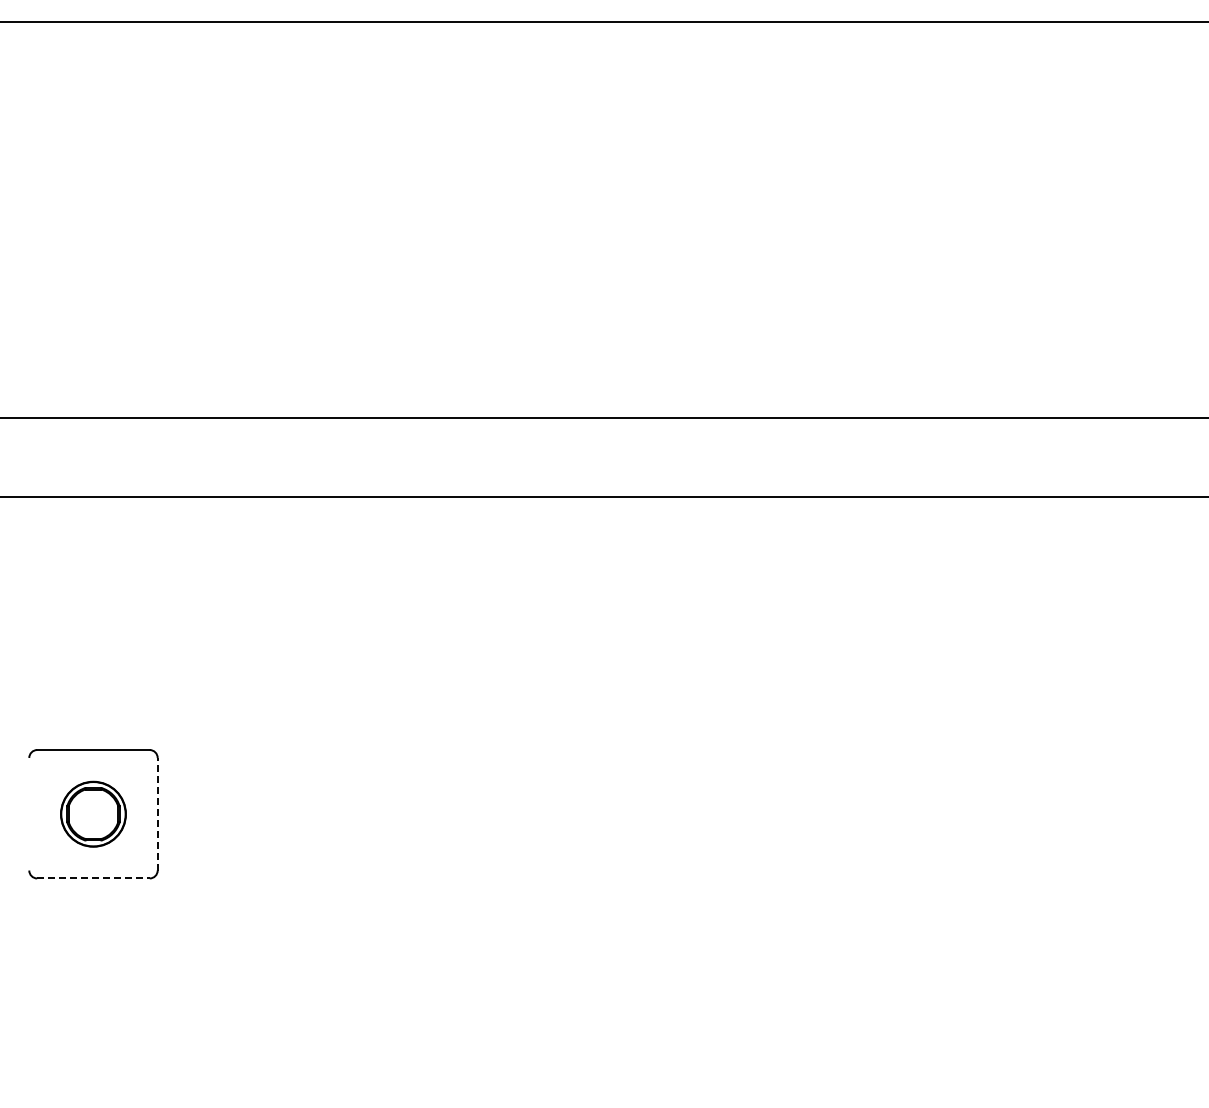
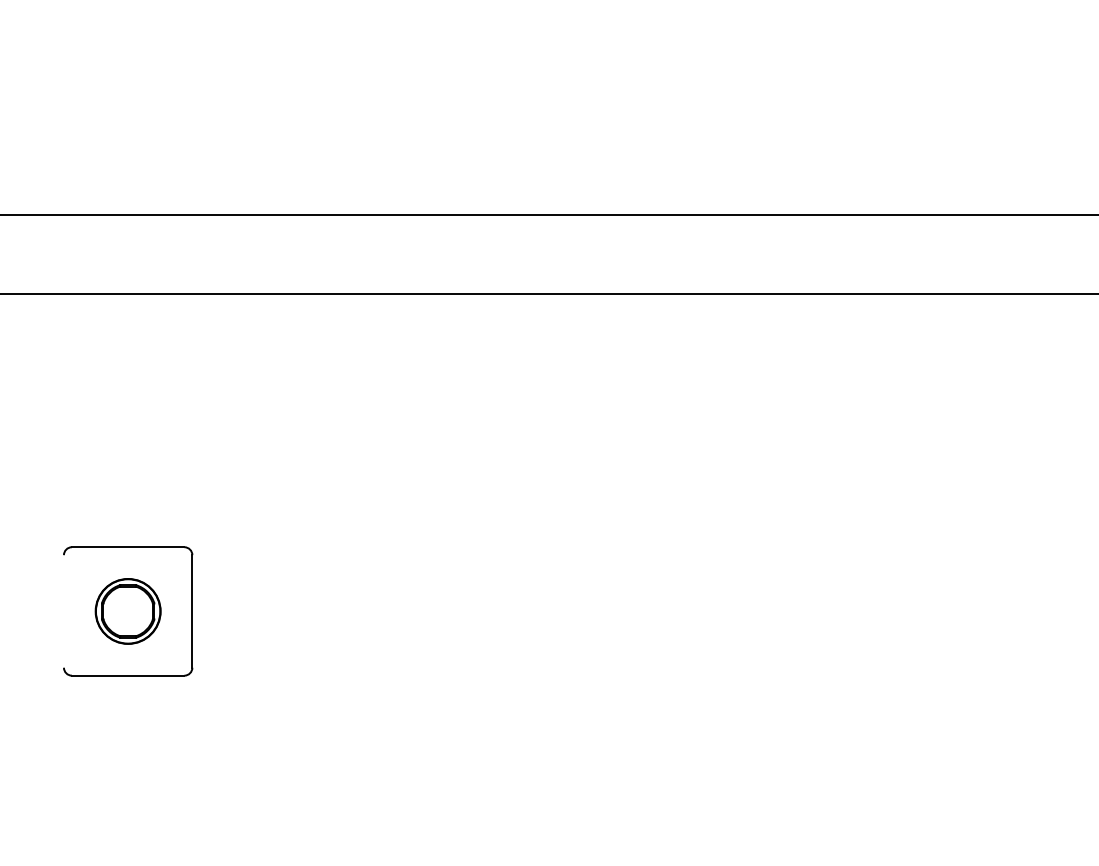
line: (157, 813) -> (192, 610), dashed -> solid
line: (93, 878) -> (128, 675), dashed -> solid

